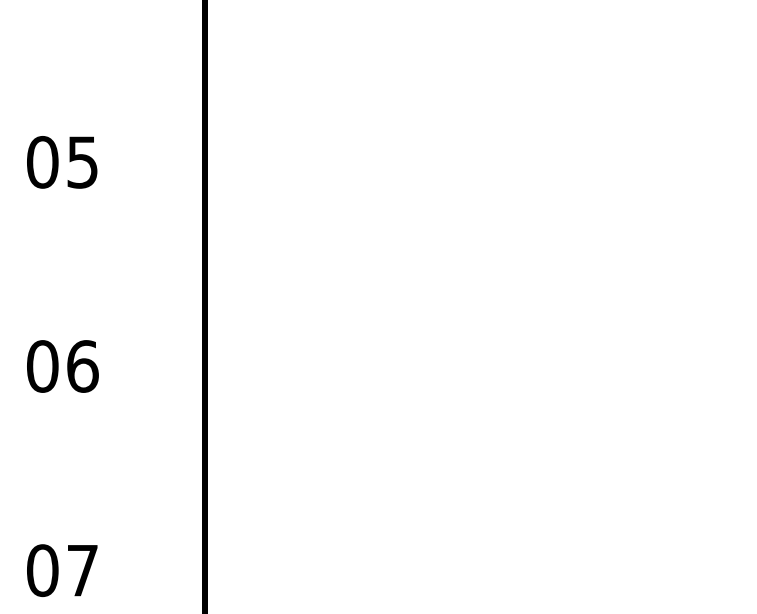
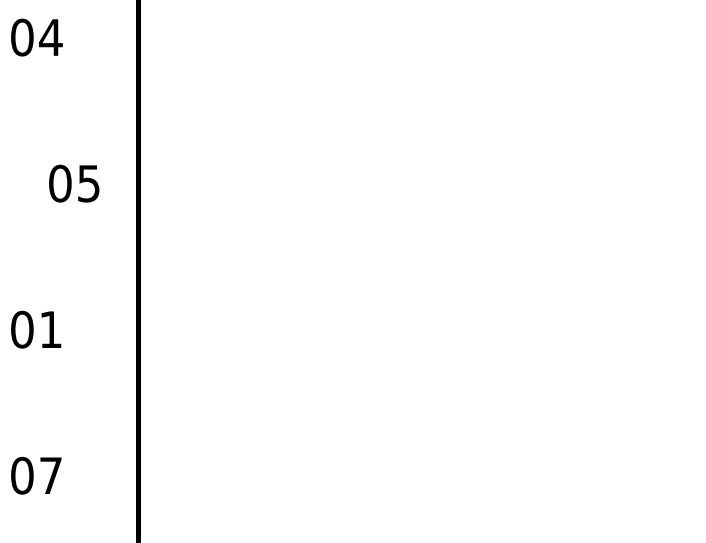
text: (62, 162) -> (74, 183), moved
text: (82, 366) -> (50, 329), 06 -> 01

